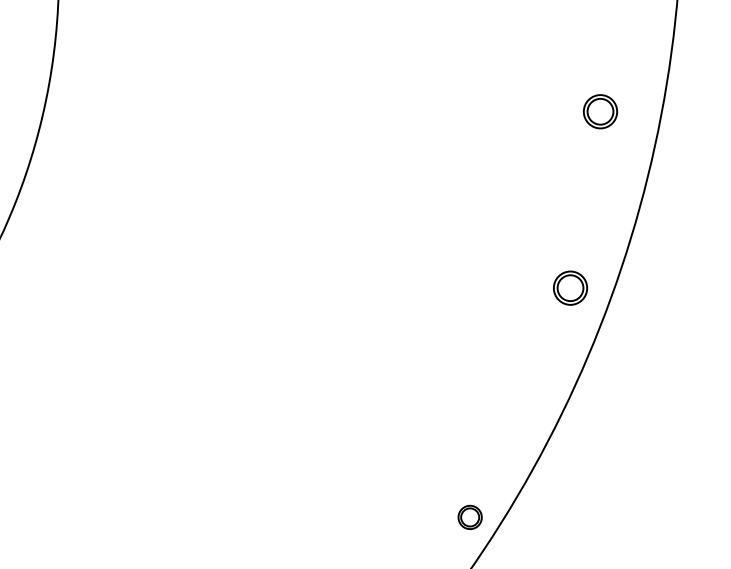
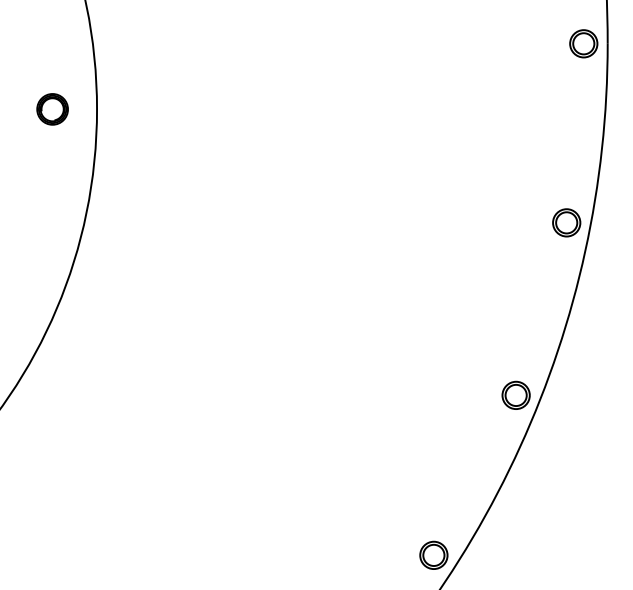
part: (600, 111) -> (566, 222), moved
part: (569, 287) -> (515, 394), moved
part: (469, 516) -> (433, 554), size x1.43

